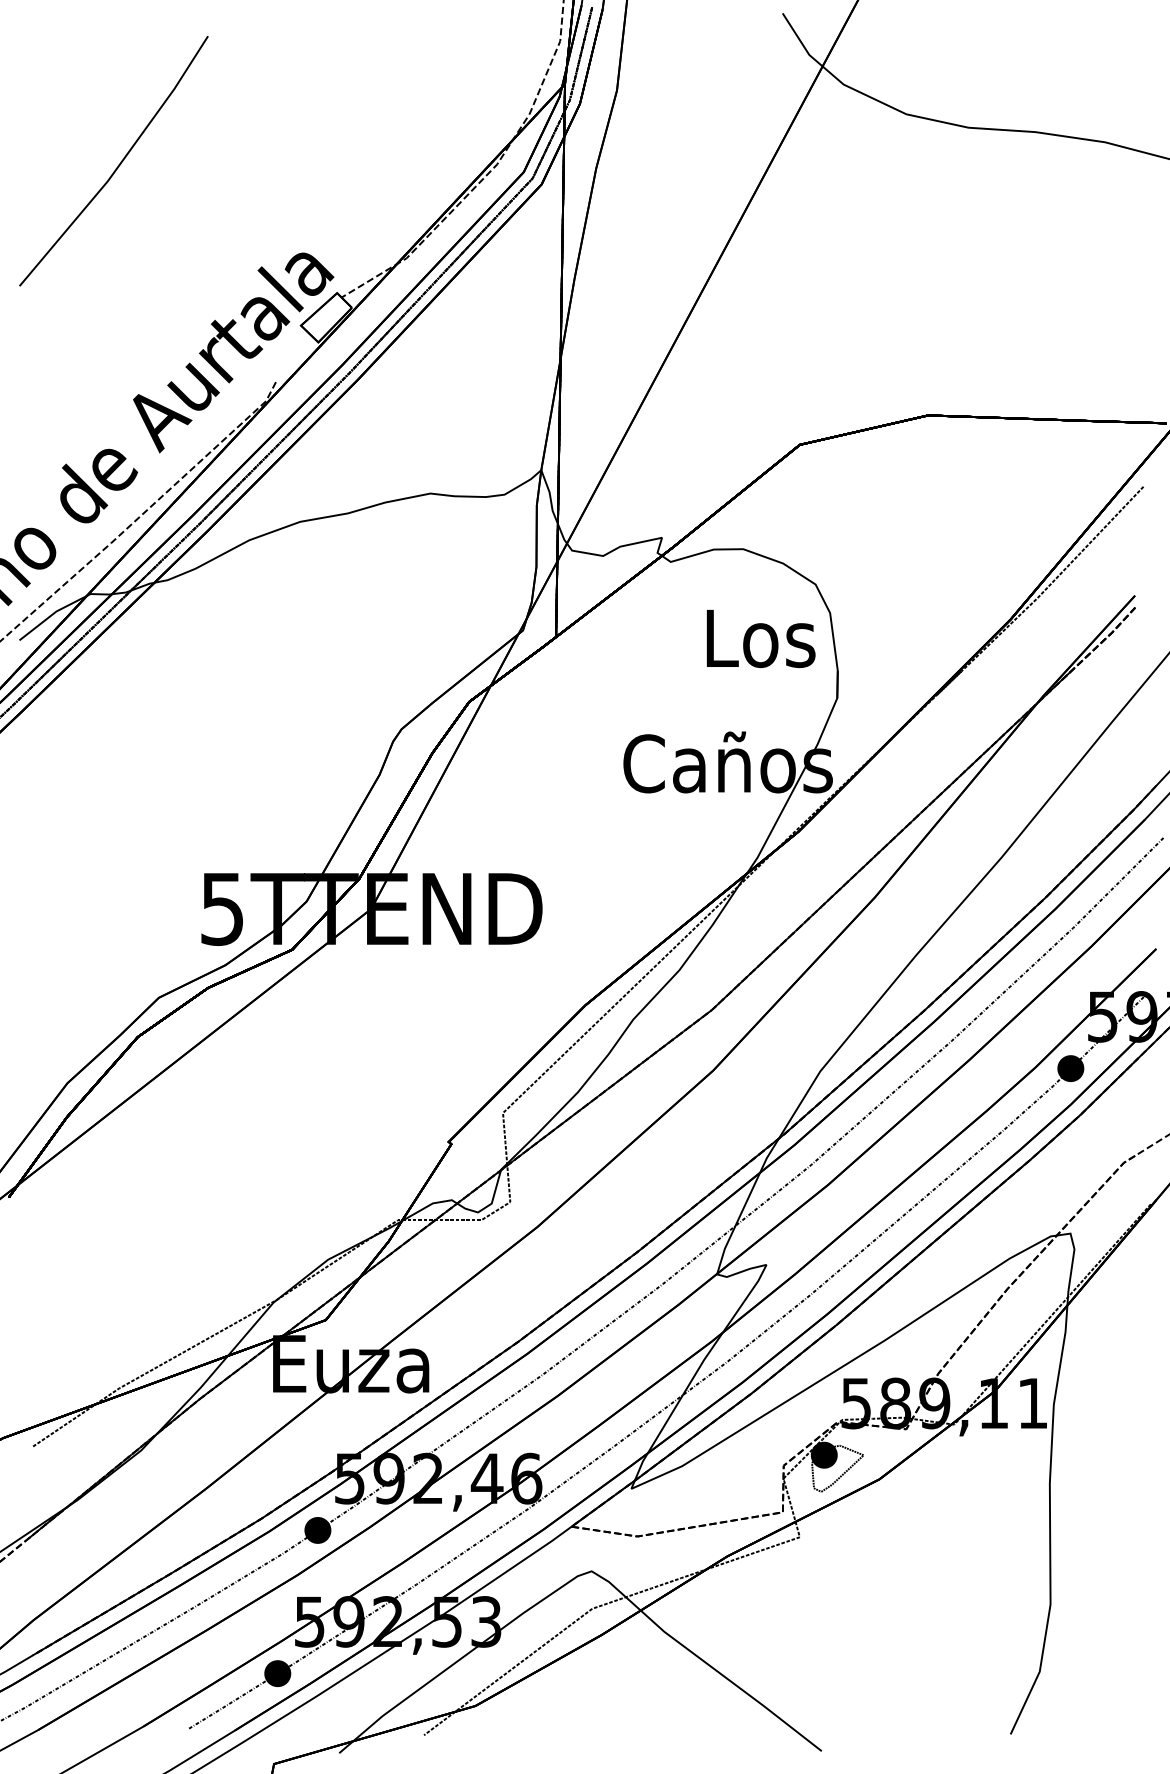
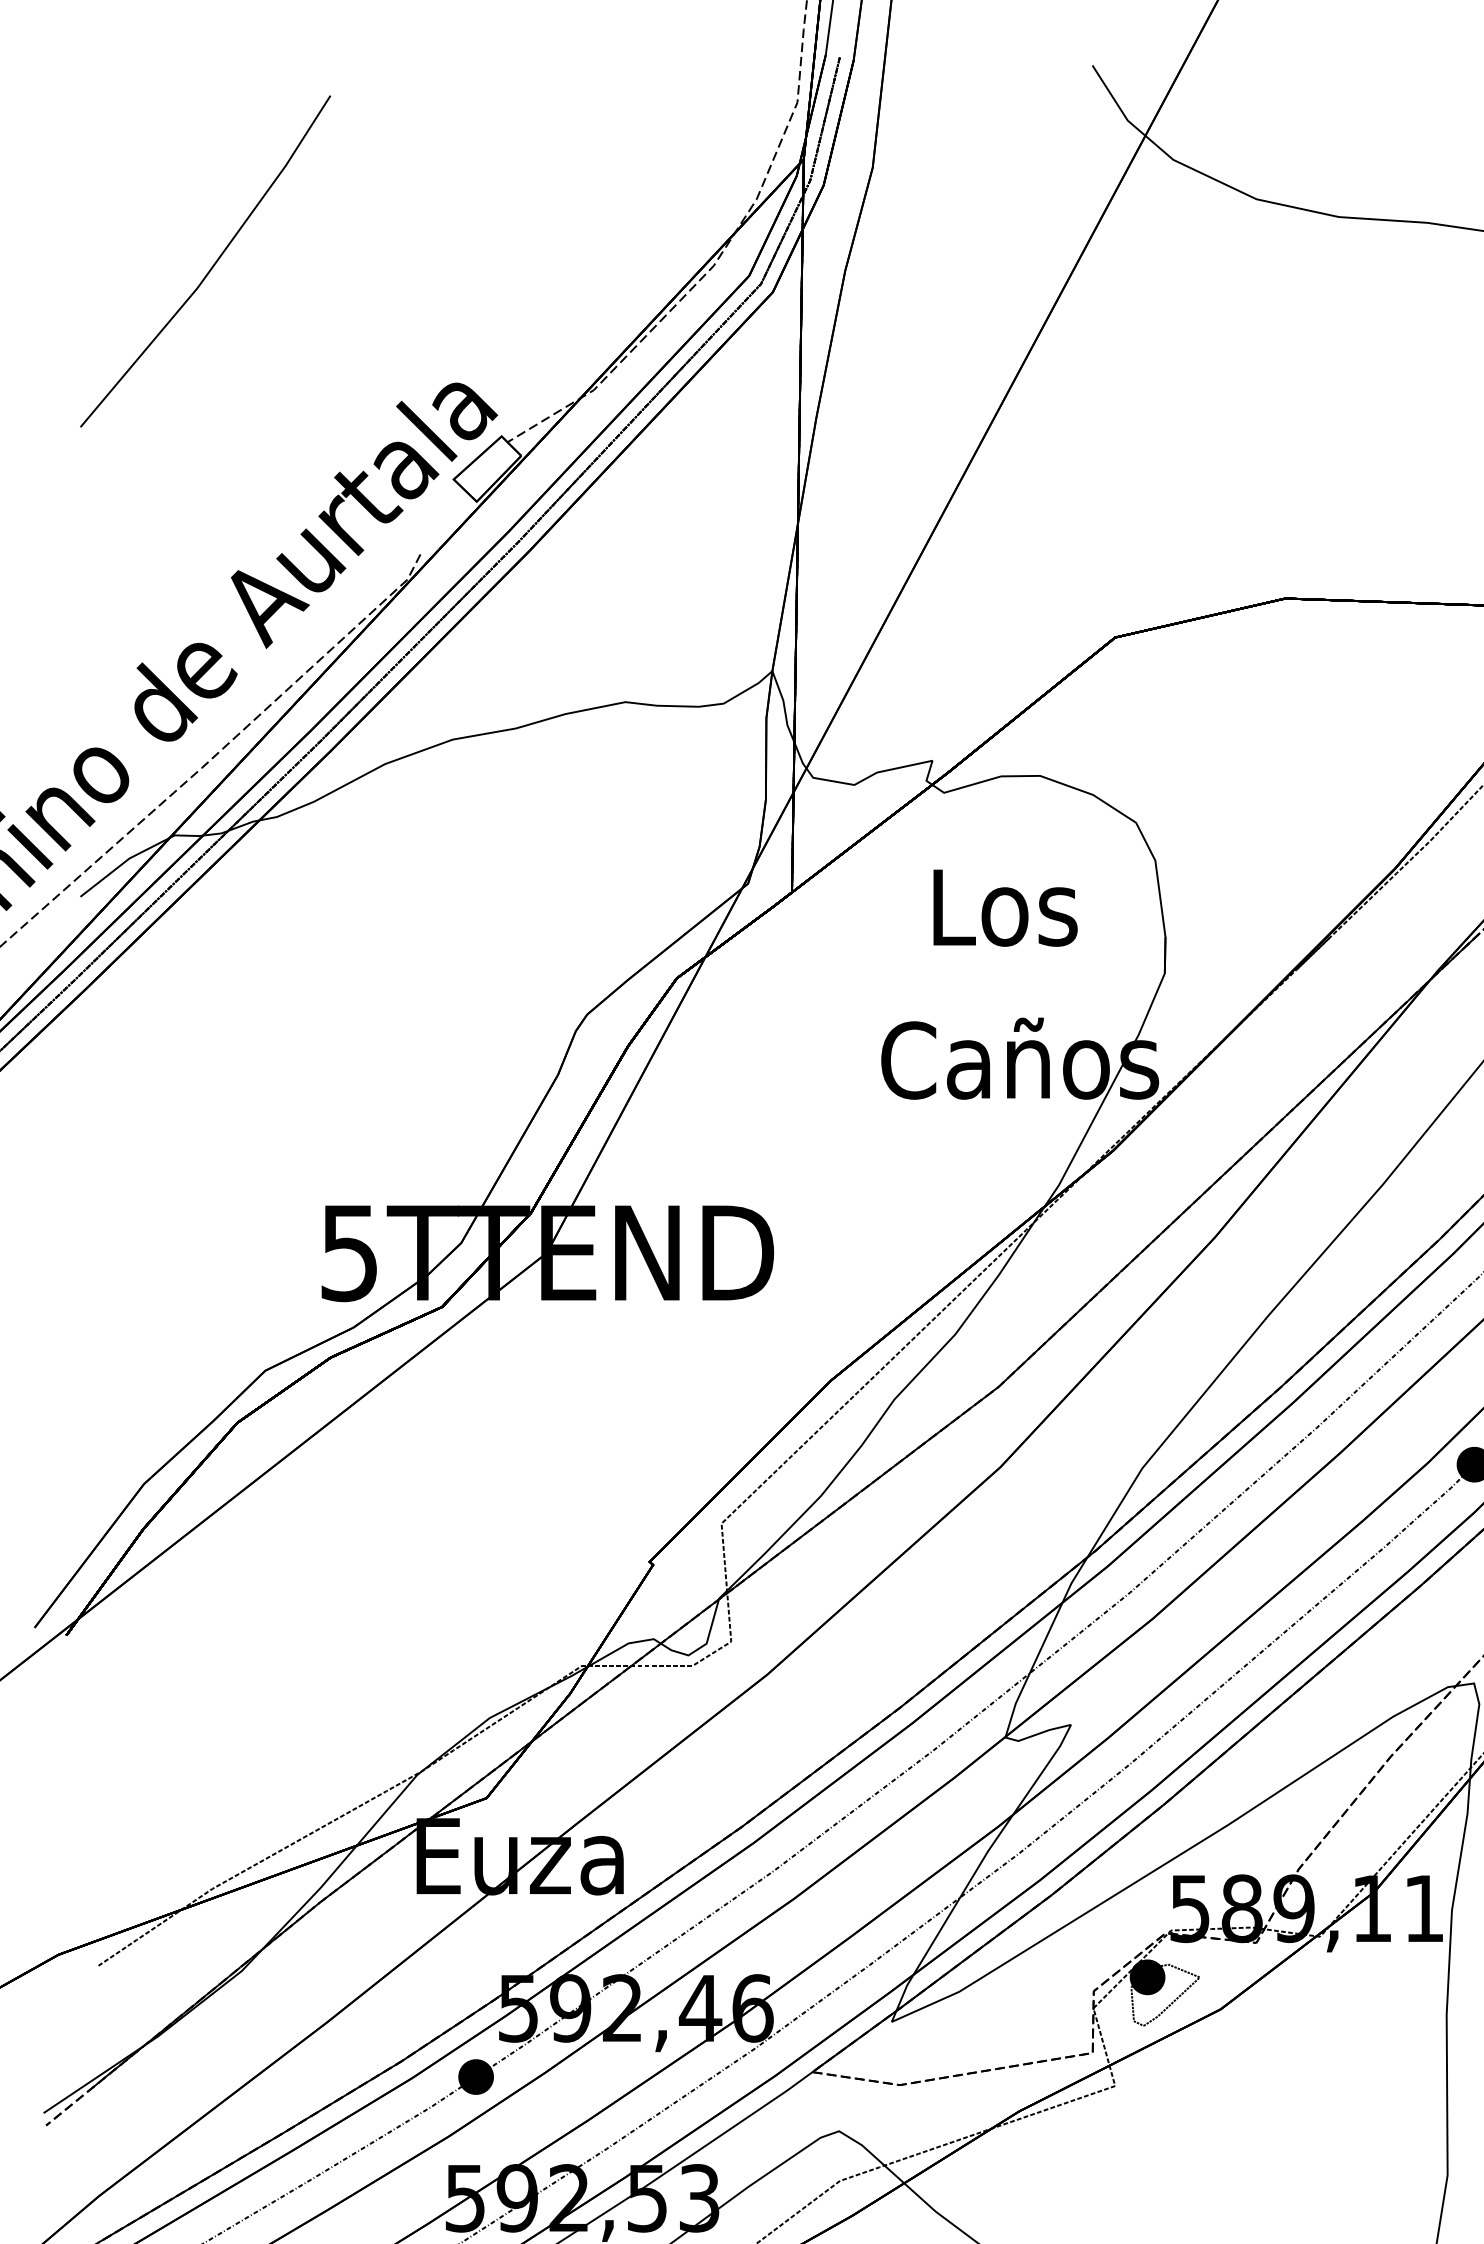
text: (760, 639) -> (1004, 908), moved

